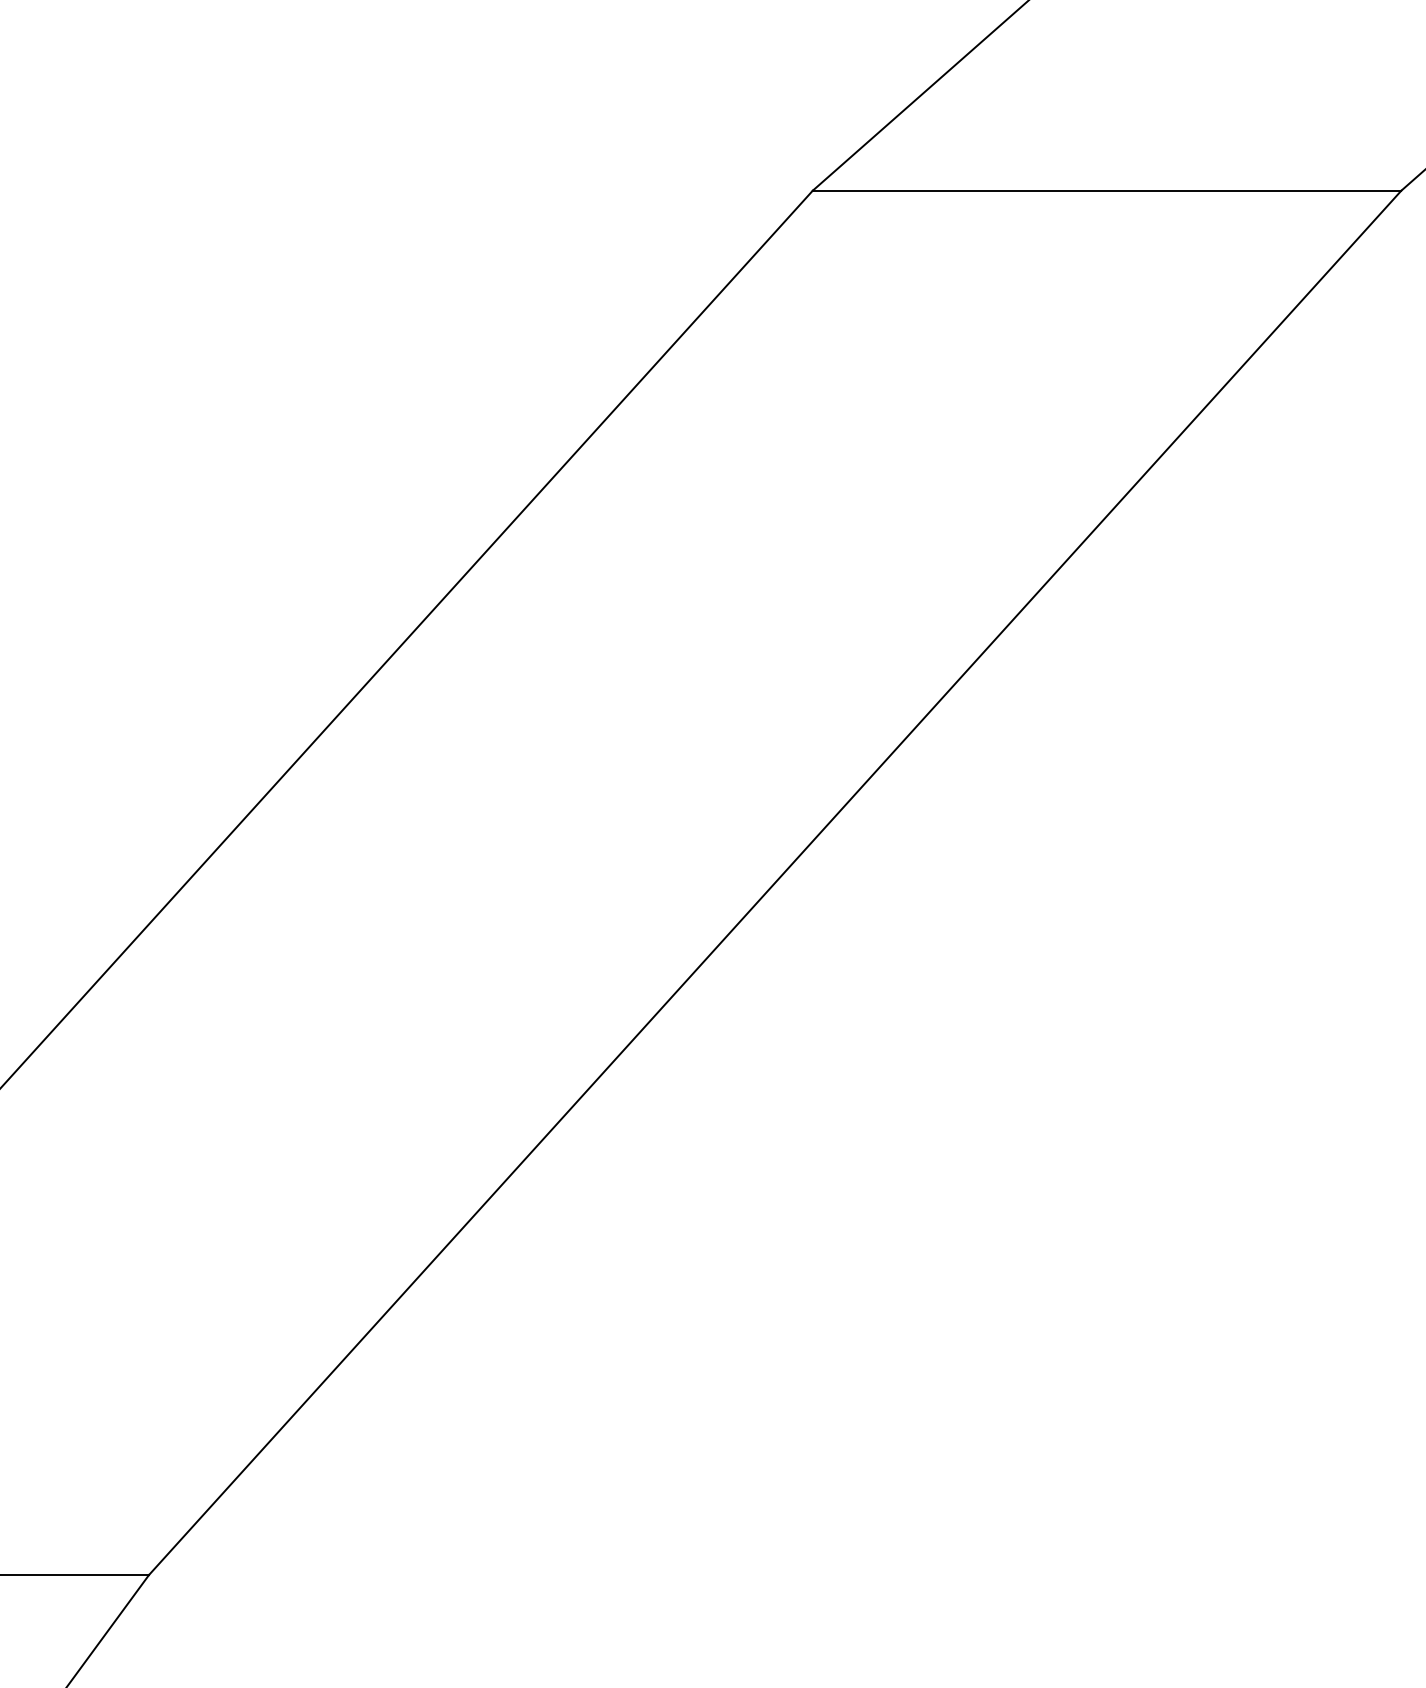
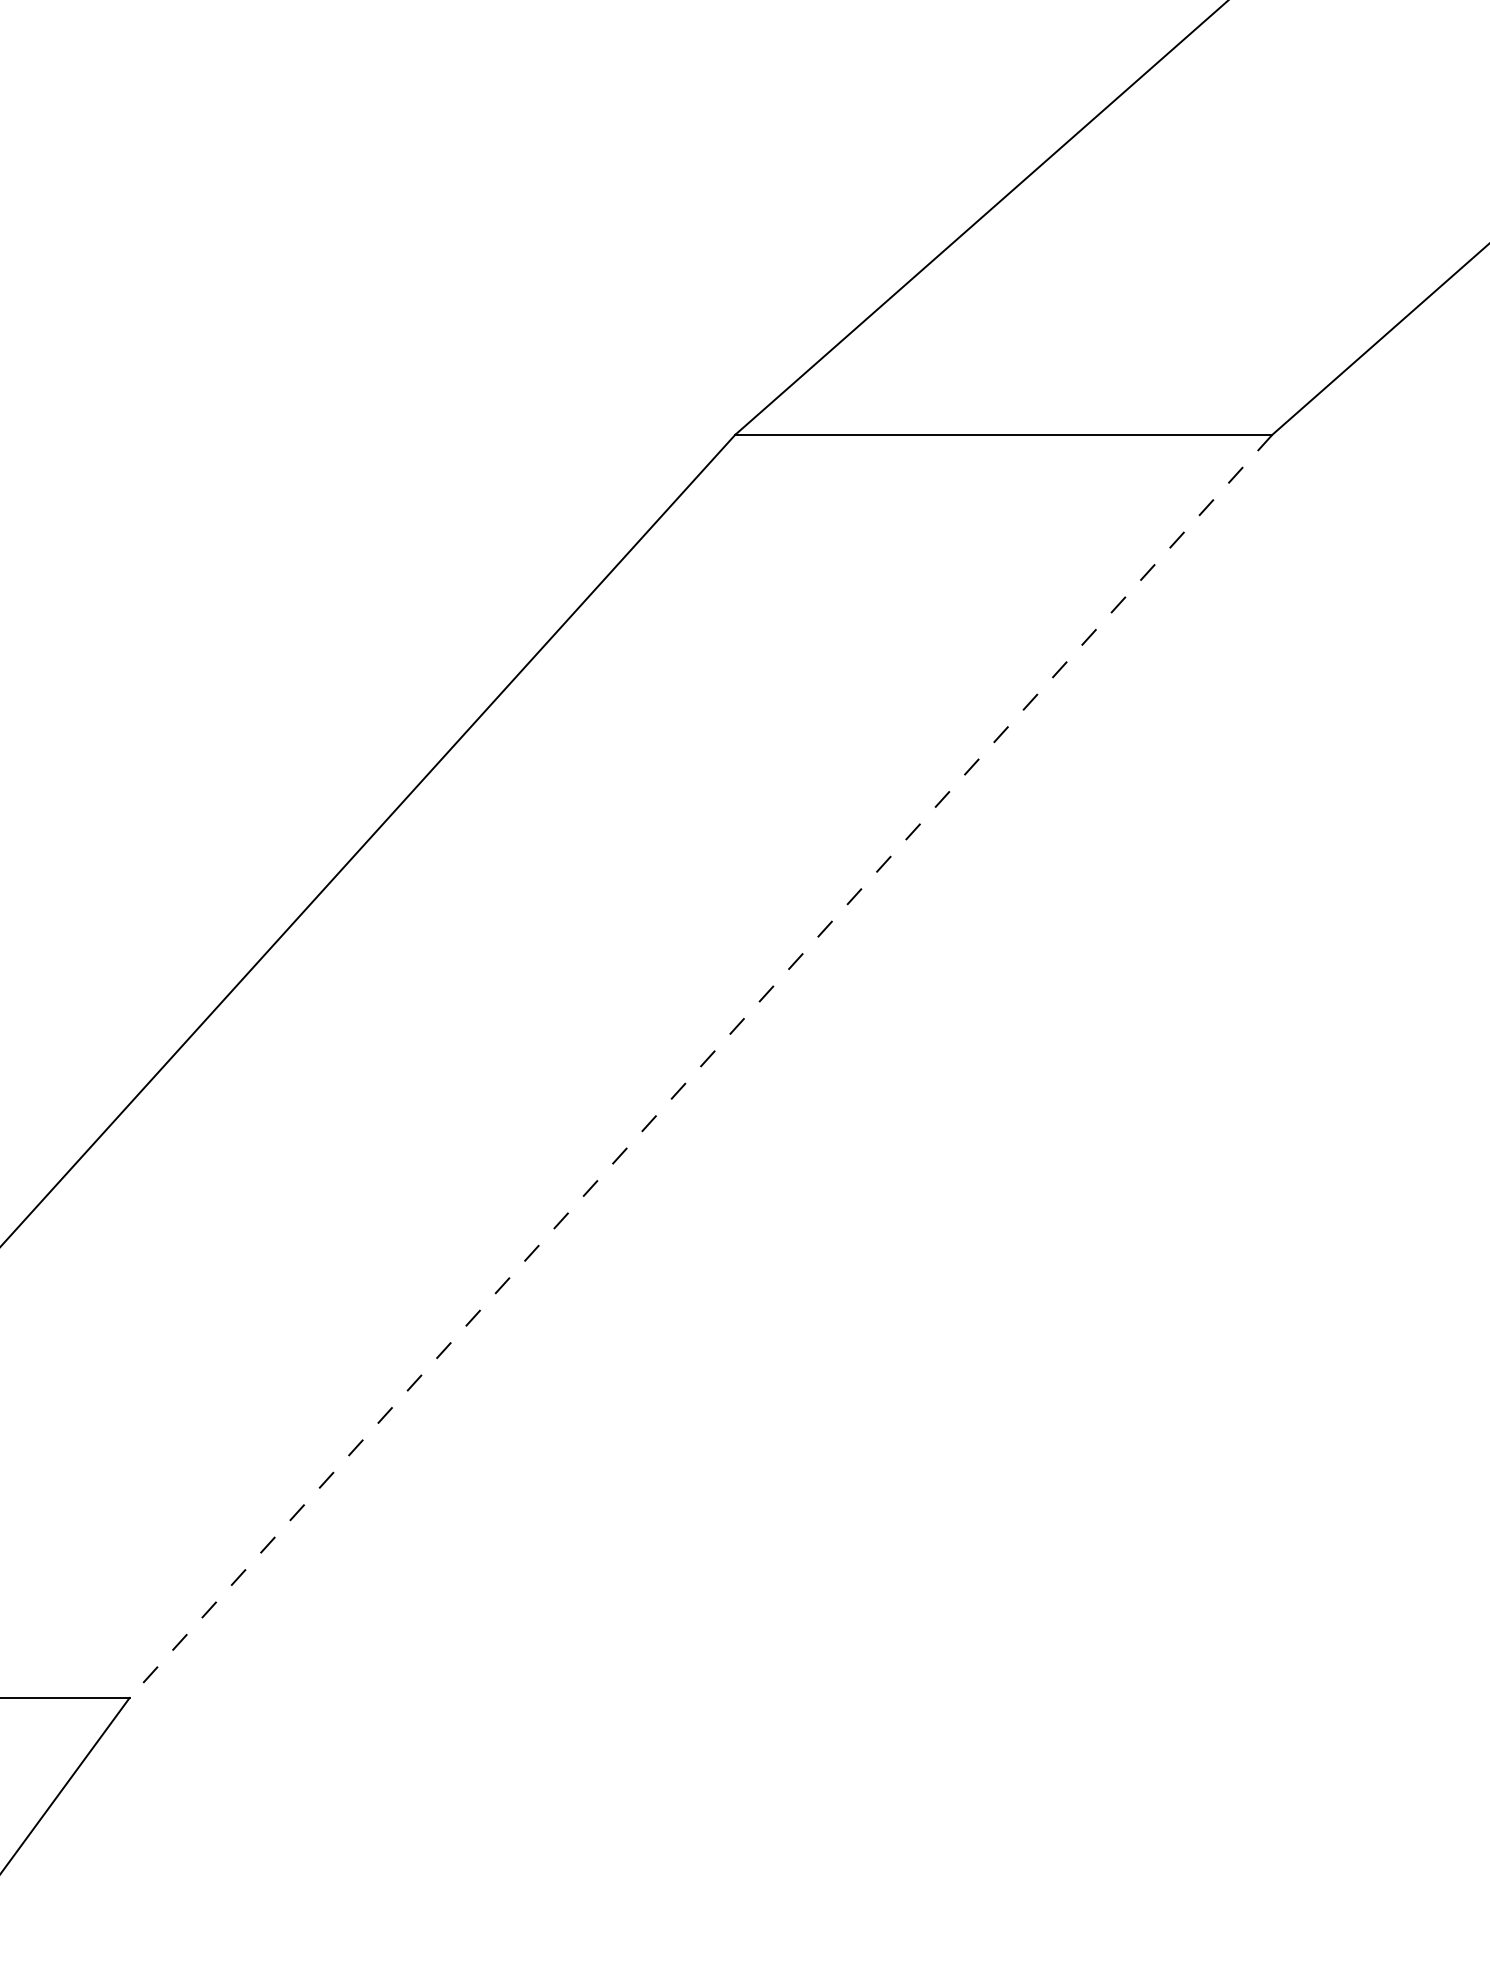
line: (775, 883) -> (701, 1066), solid -> dashed

